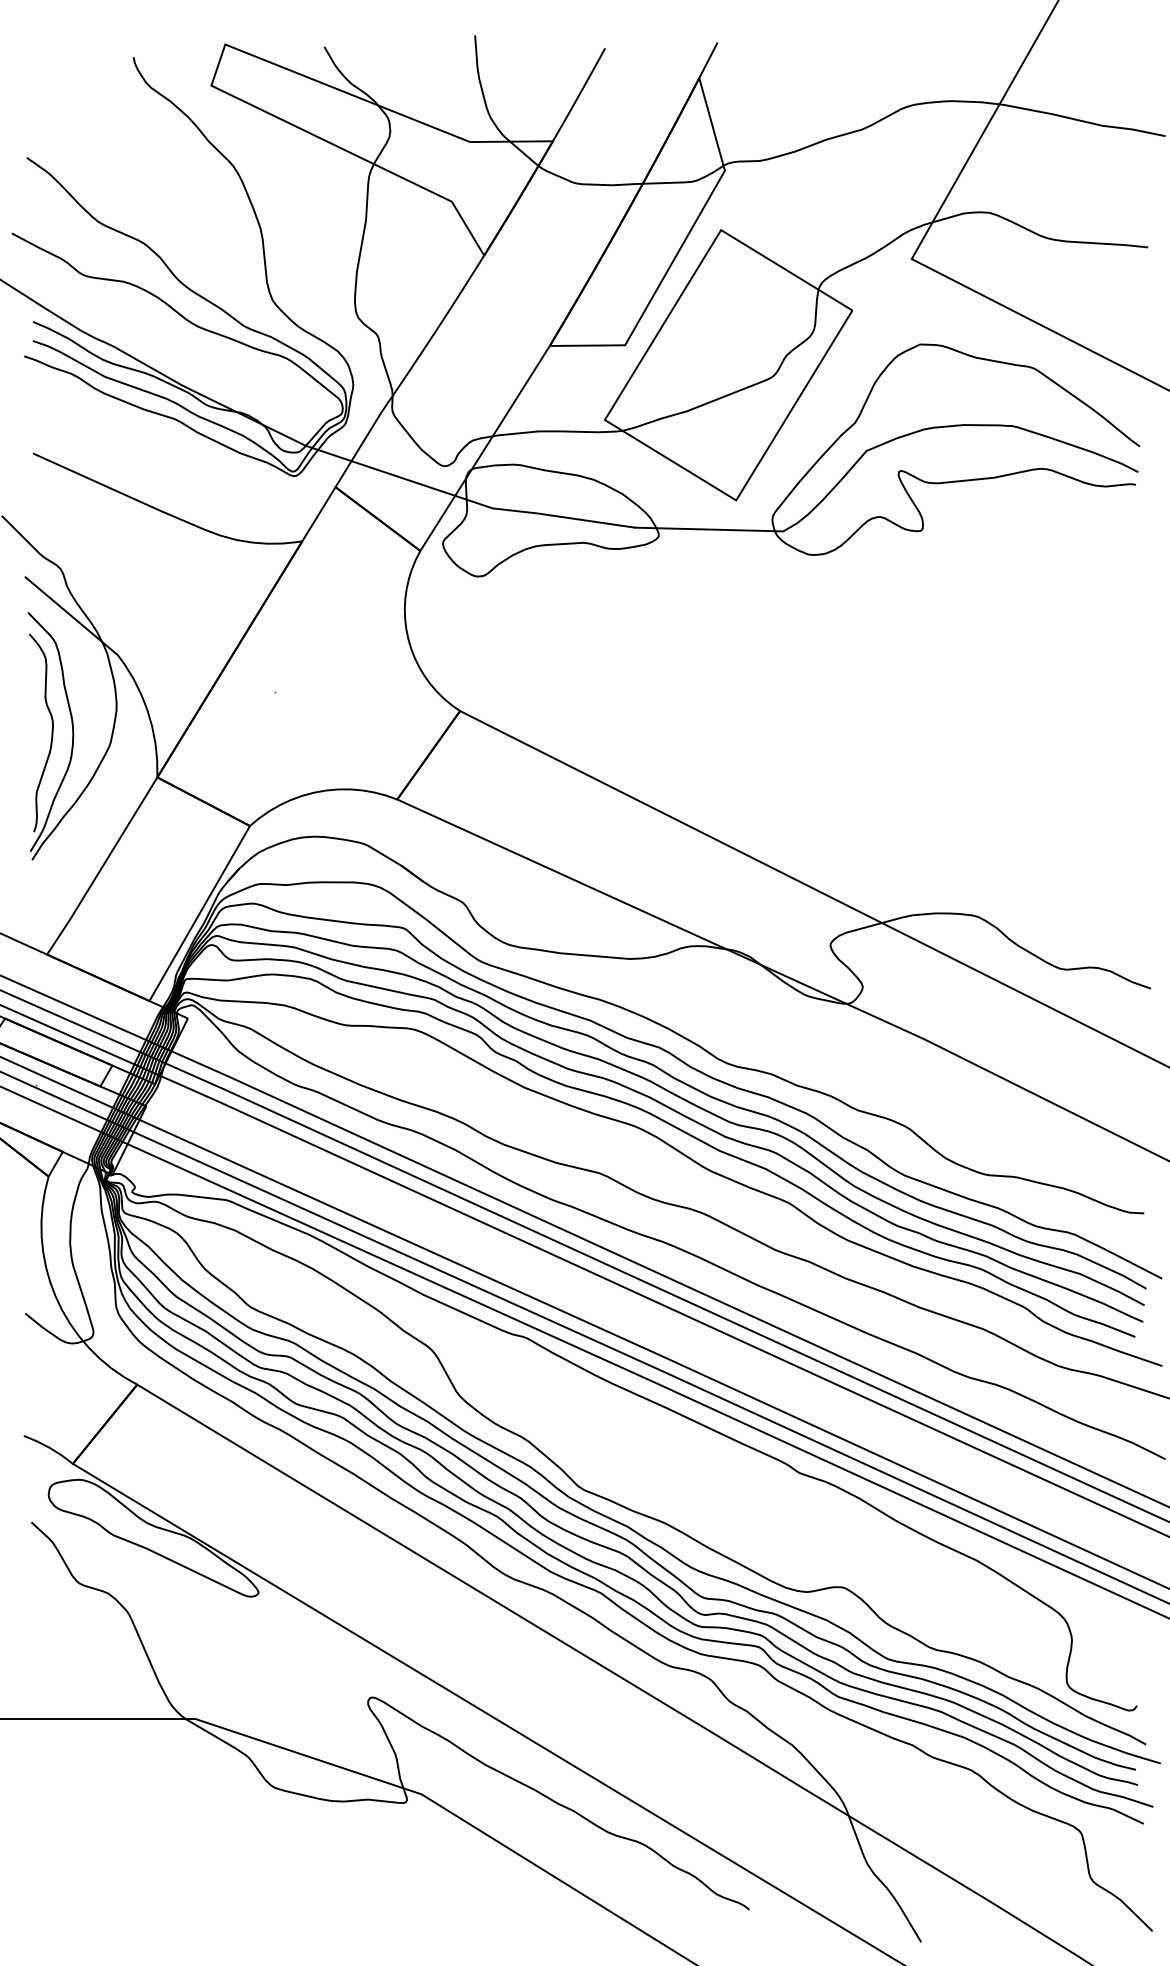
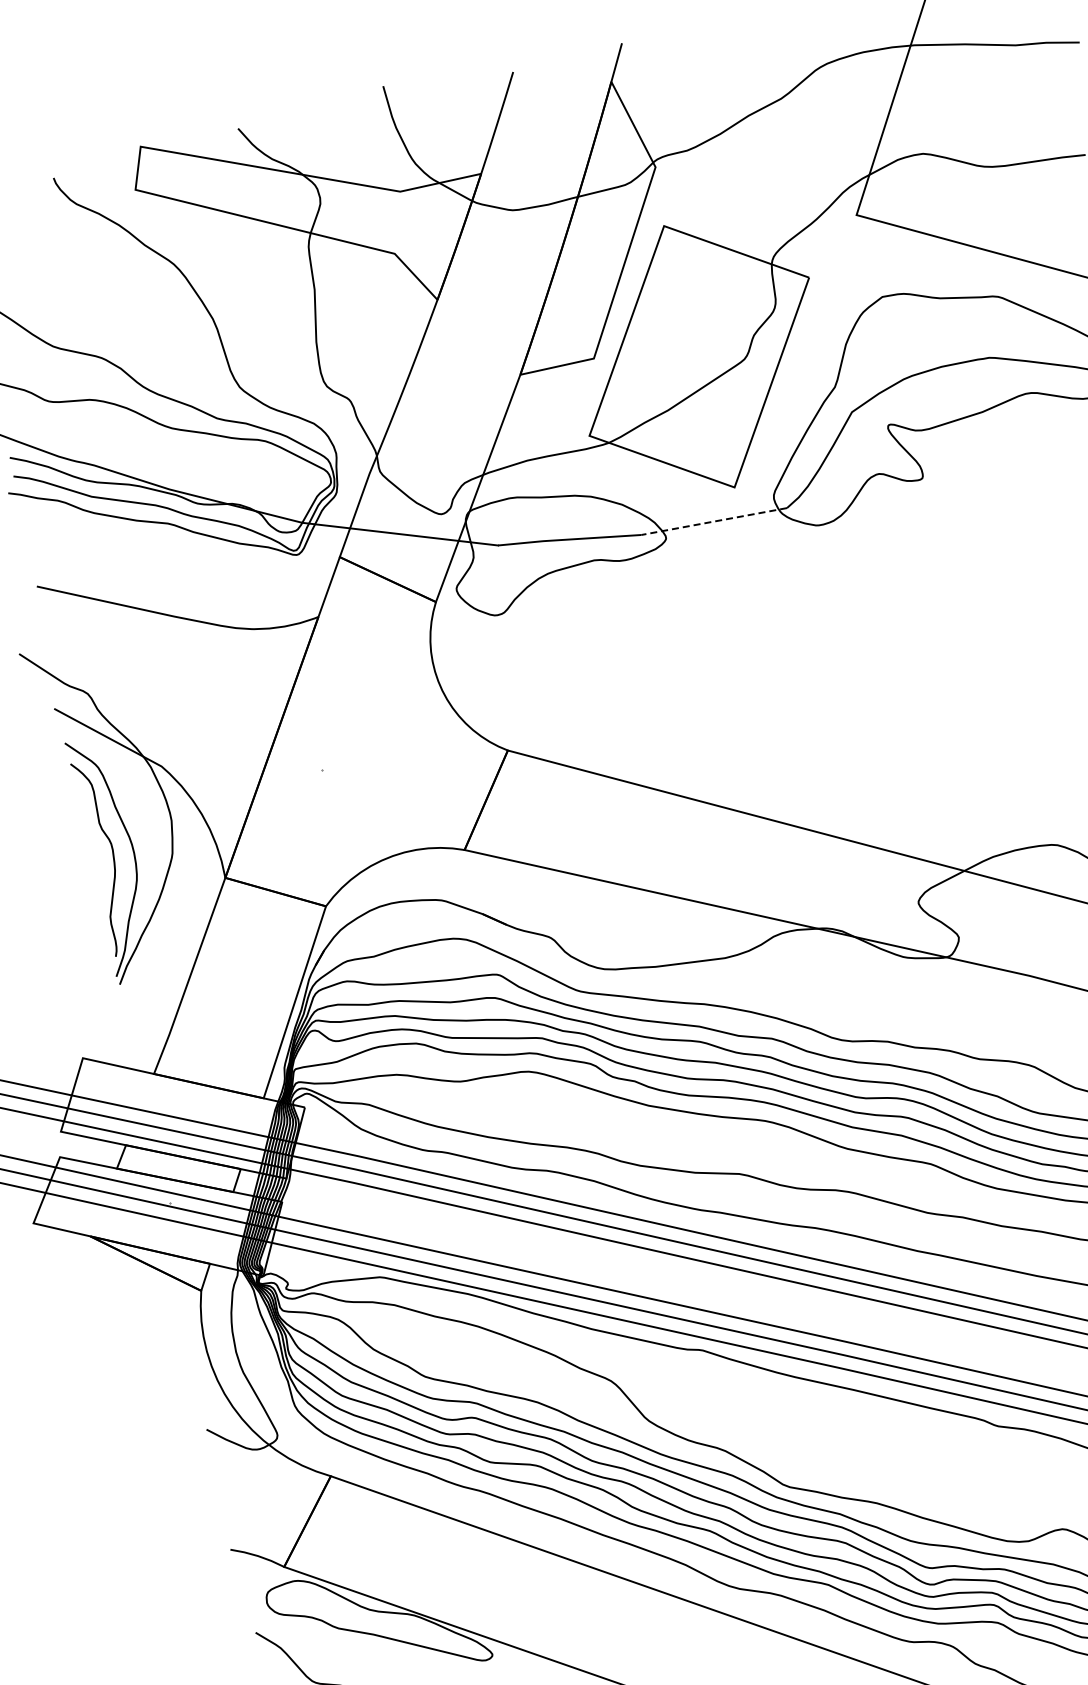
line: (708, 529) -> (713, 521), solid -> dashed

